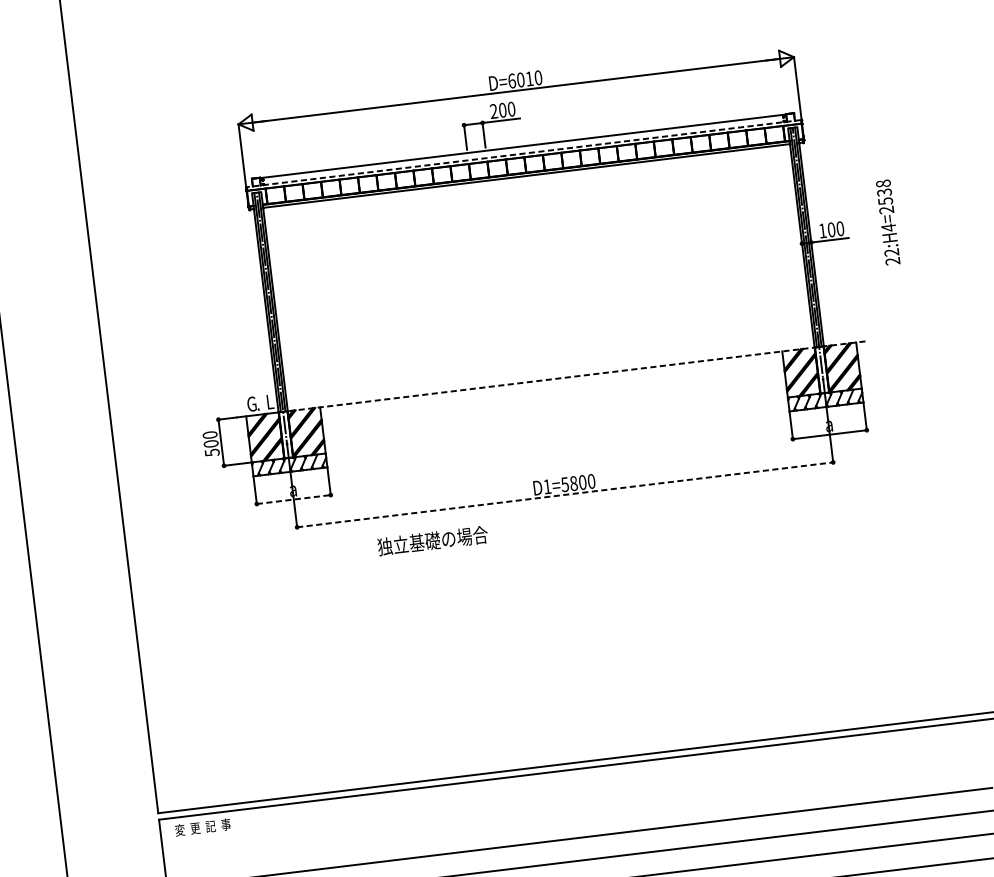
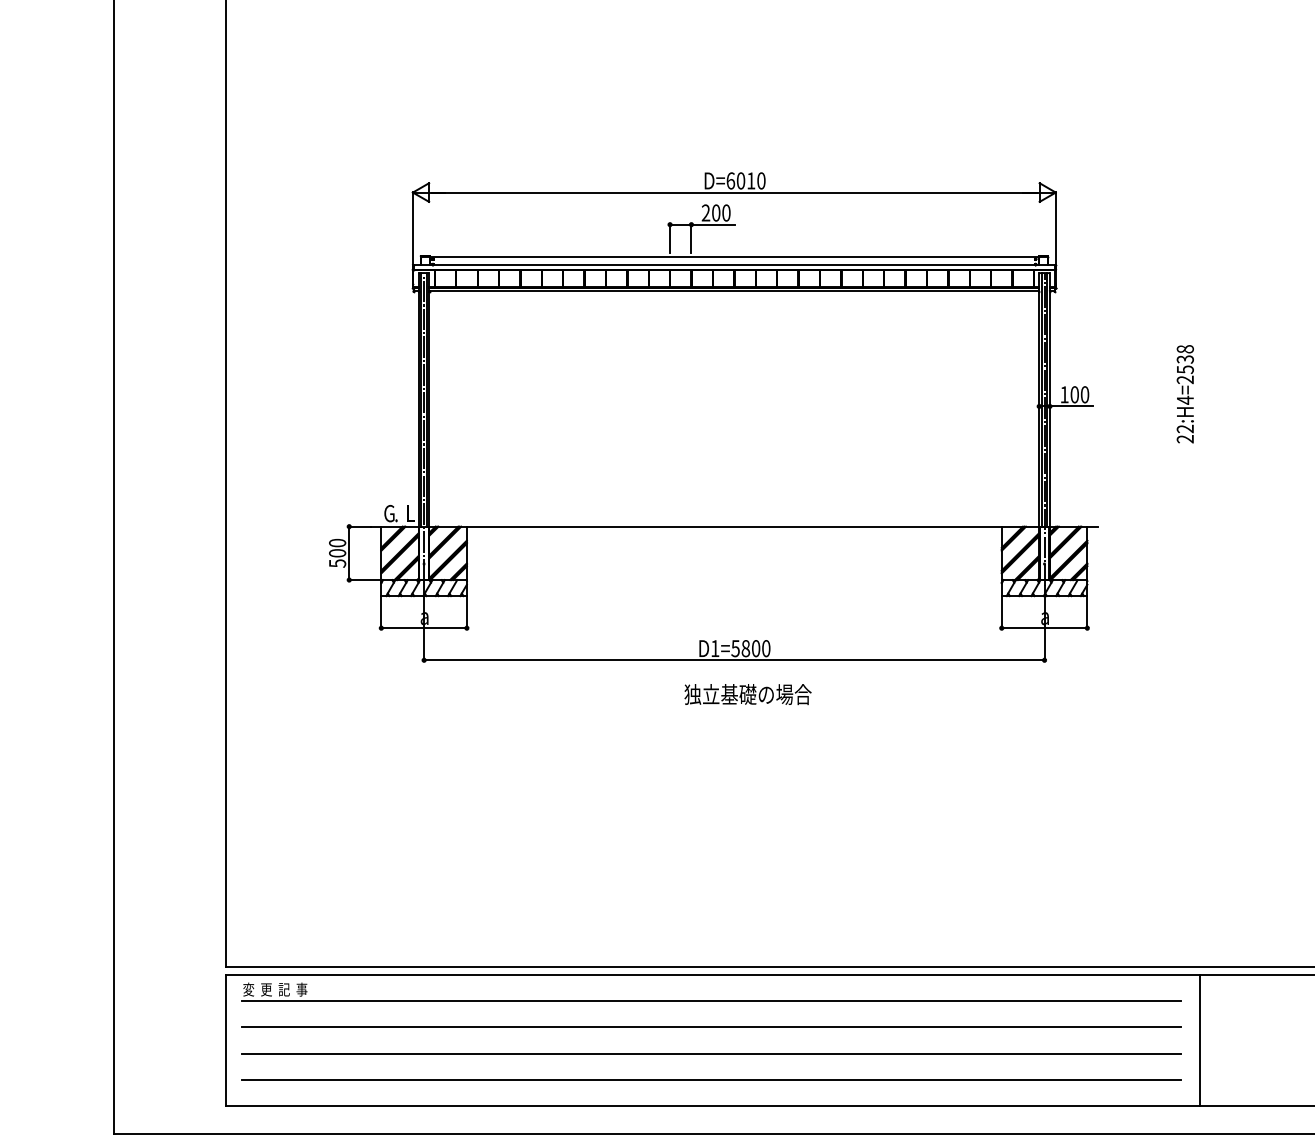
line: (524, 153) -> (734, 265), dashed -> solid
text: (887, 222) -> (1184, 394), moved
line: (576, 376) -> (763, 526), dashed -> solid
line: (565, 495) -> (734, 660), dashed -> solid
line: (294, 499) -> (424, 628), dashed -> solid
text: (432, 540) -> (747, 694), moved
line: (581, 792) -> (711, 1001), added
line: (583, 814) -> (711, 1027), added

